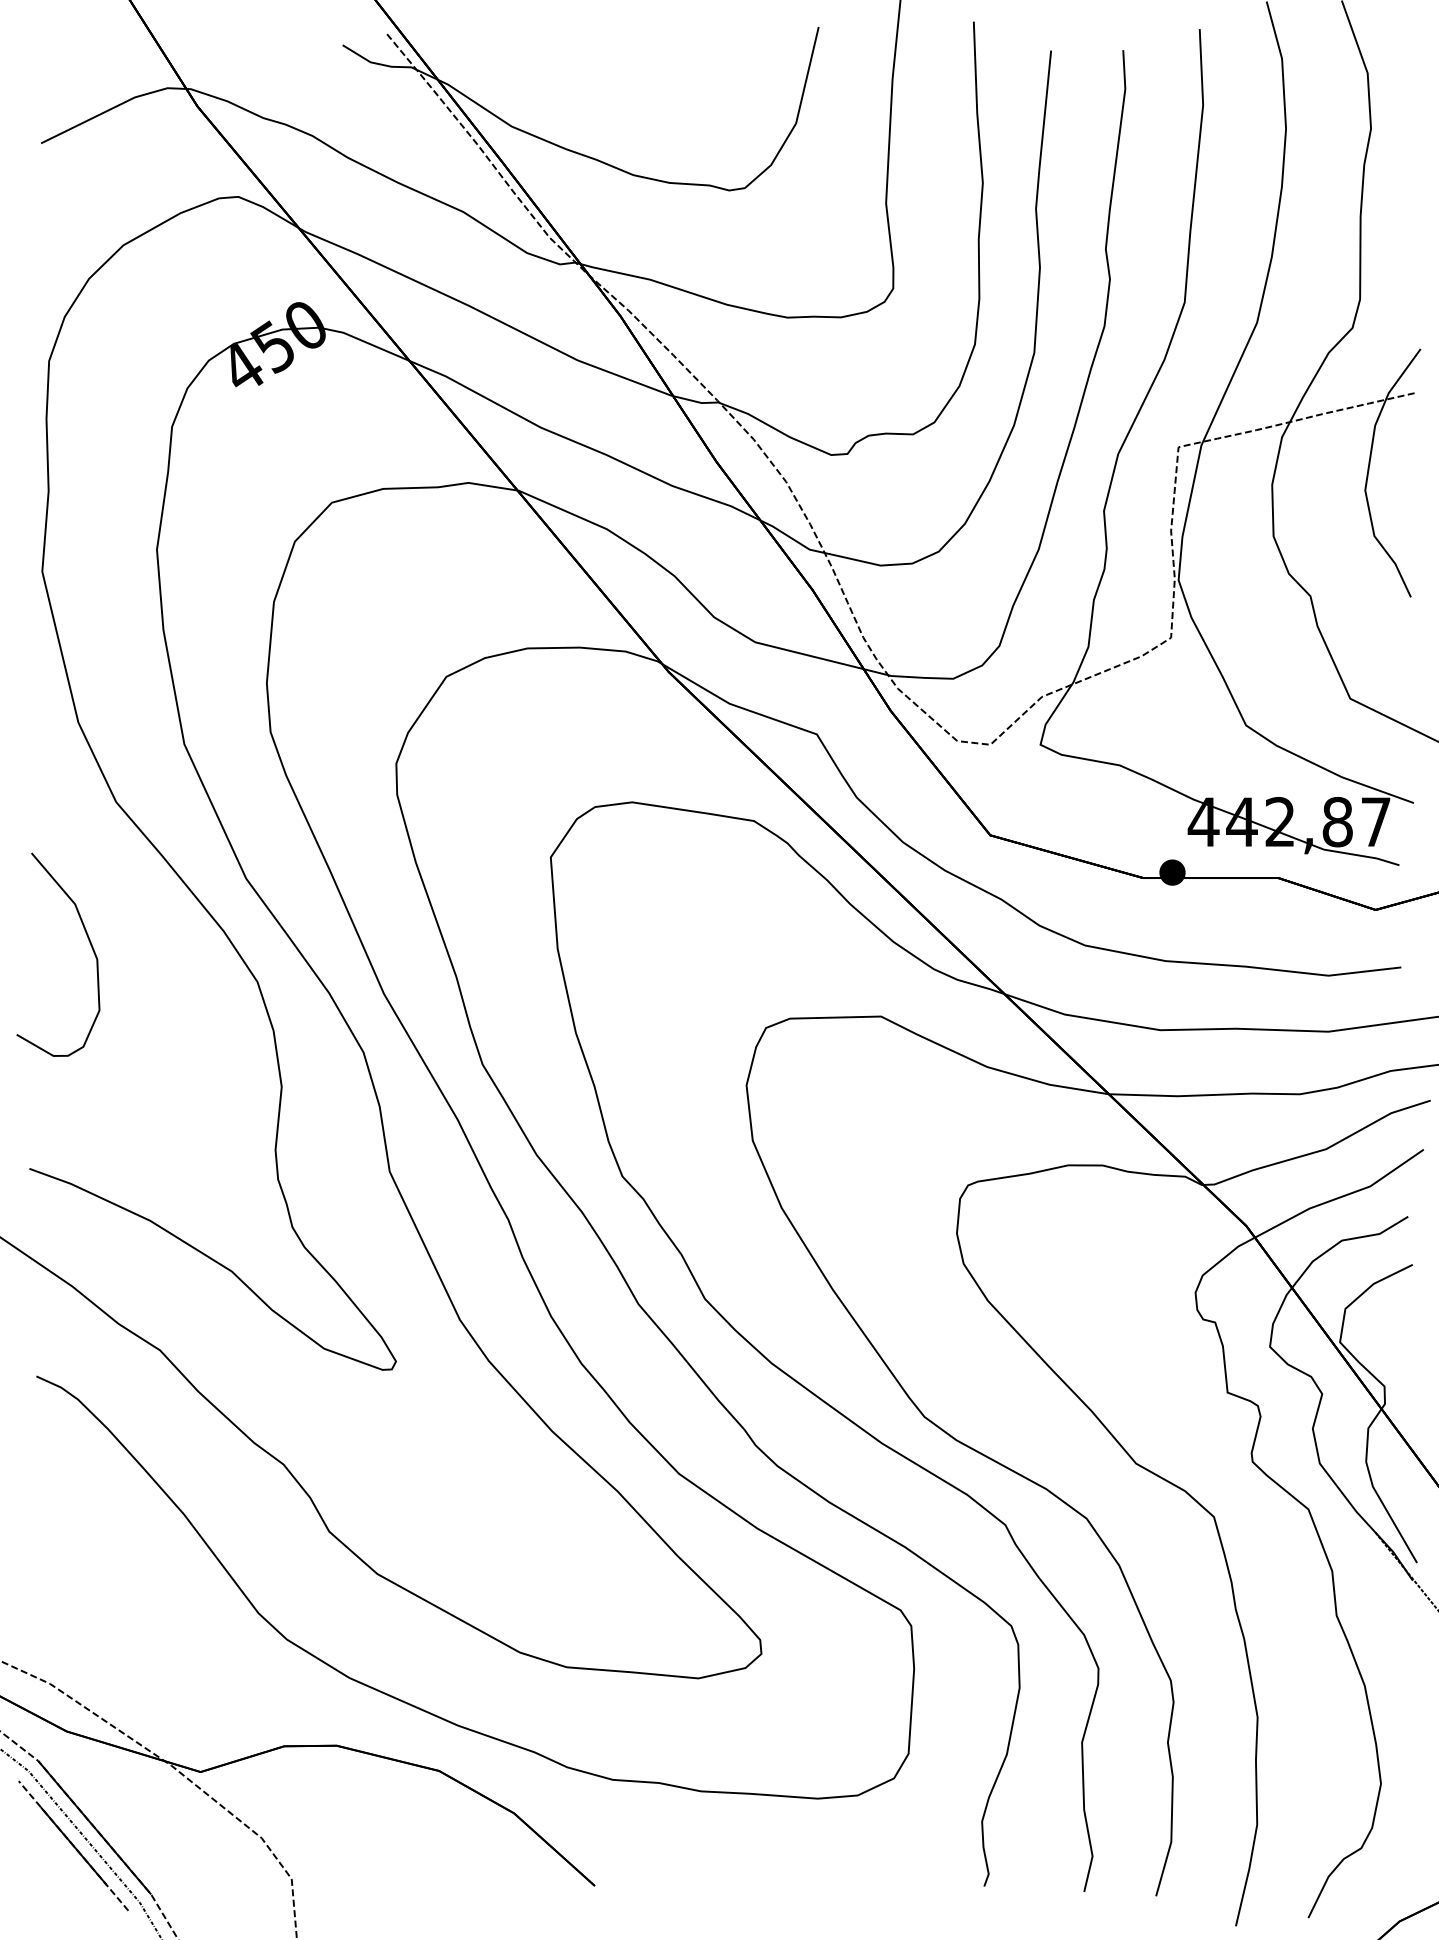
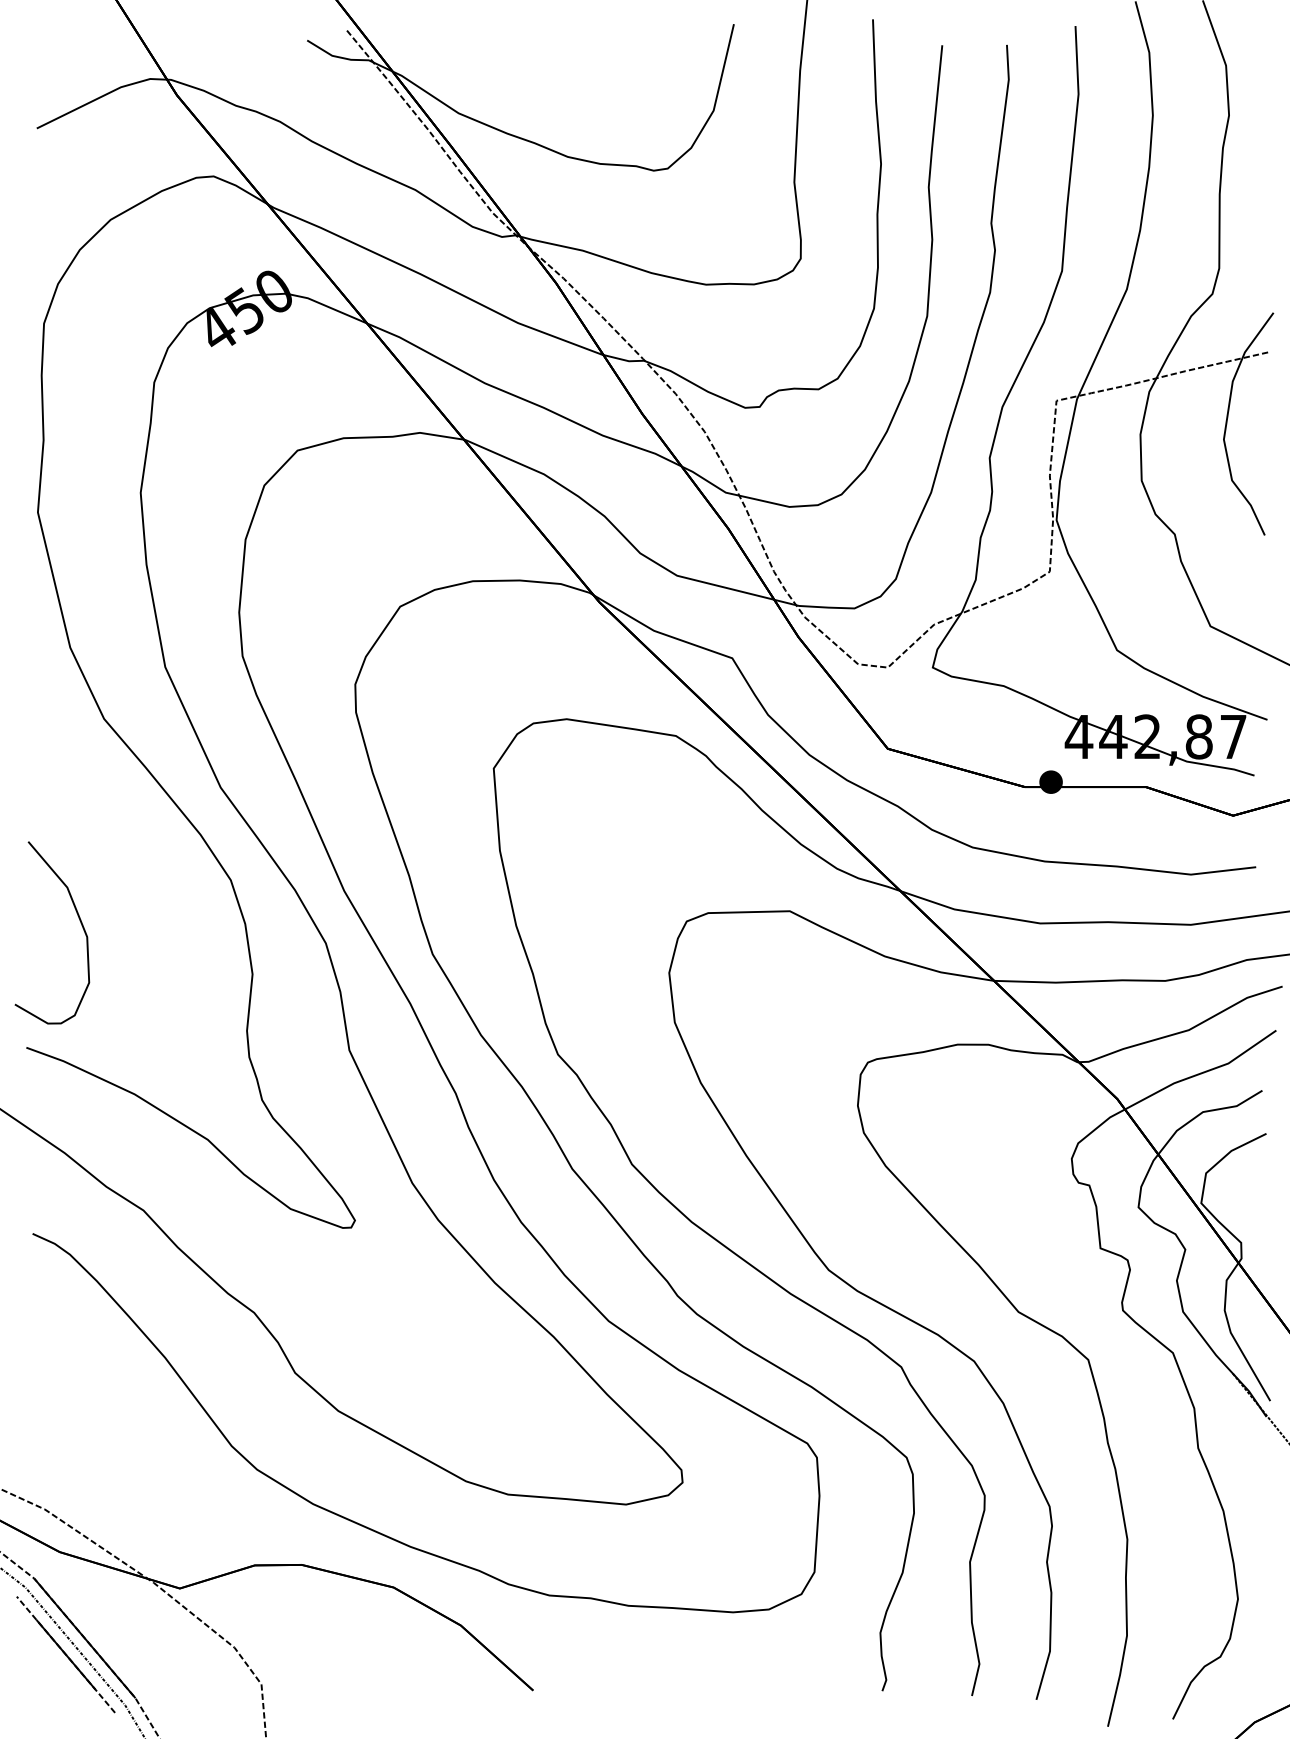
curve: (89, 944) -> (80, 923), moved

